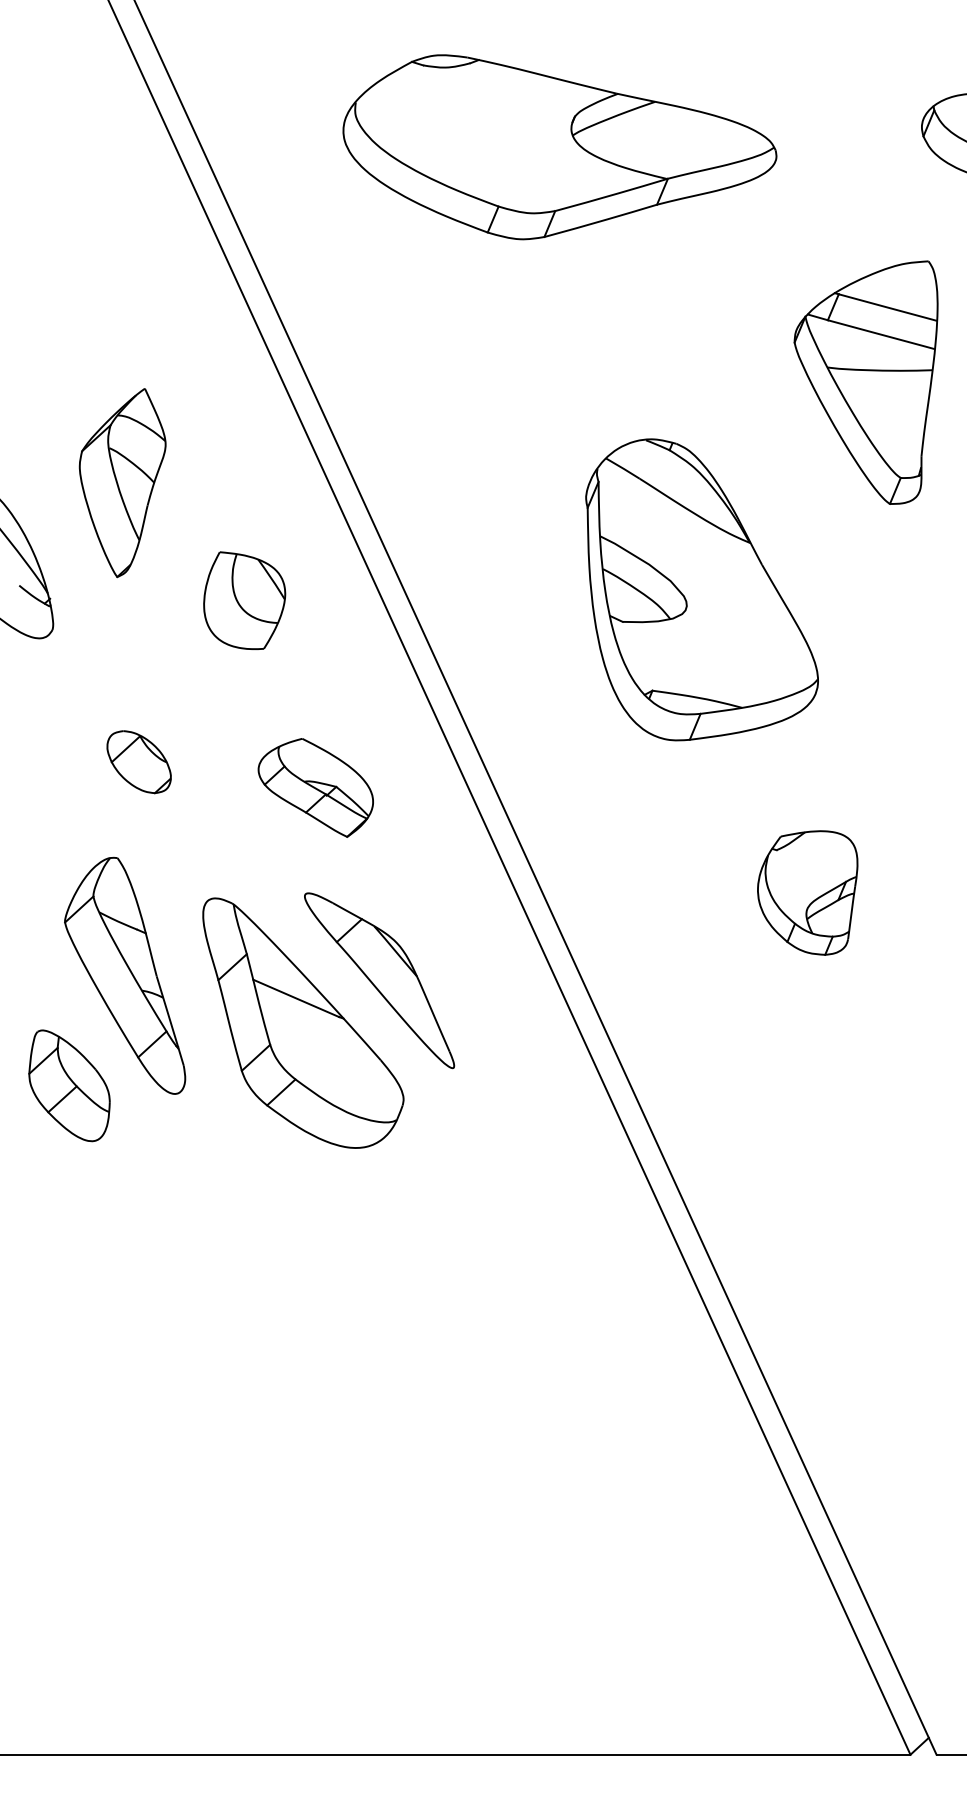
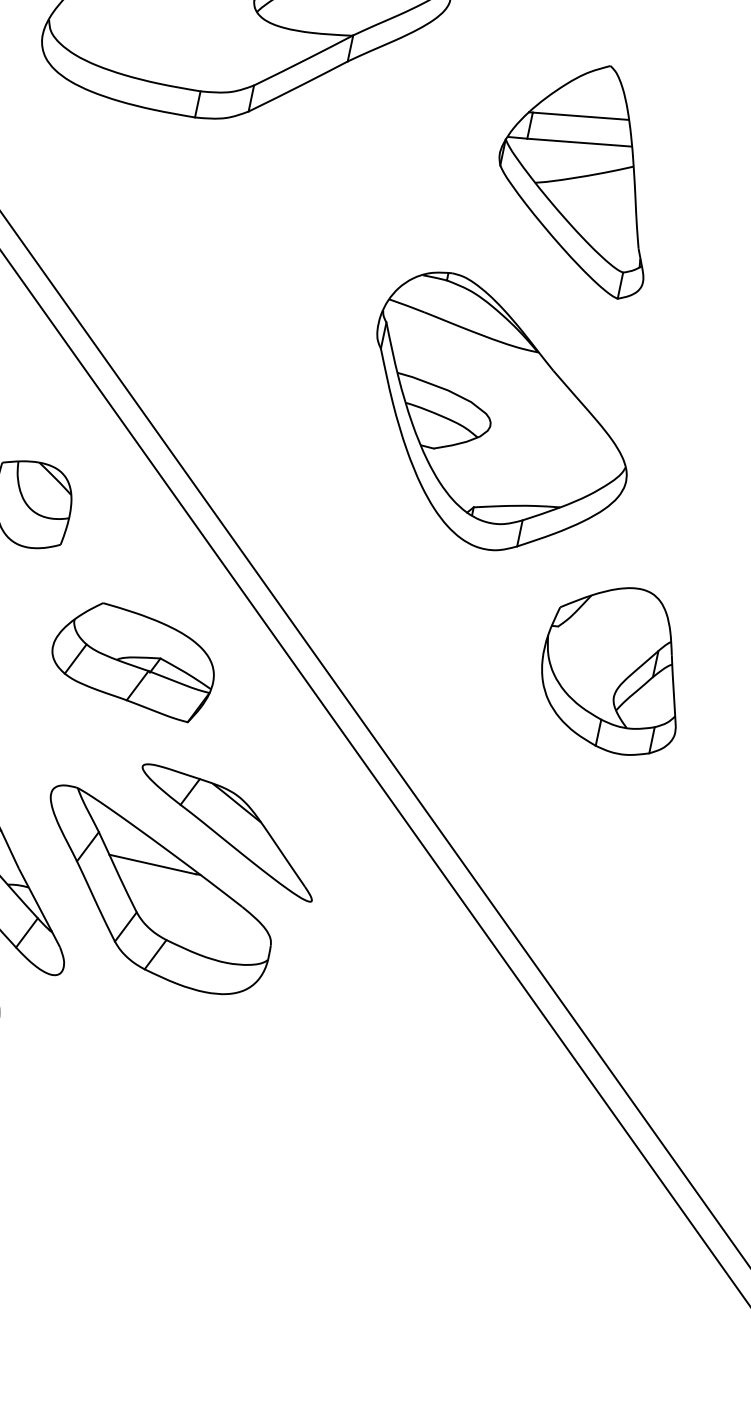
part: (701, 589) -> (501, 404), moved
part: (315, 787) -> (133, 664), size x1.43
part: (807, 892) -> (609, 675), size x1.43

